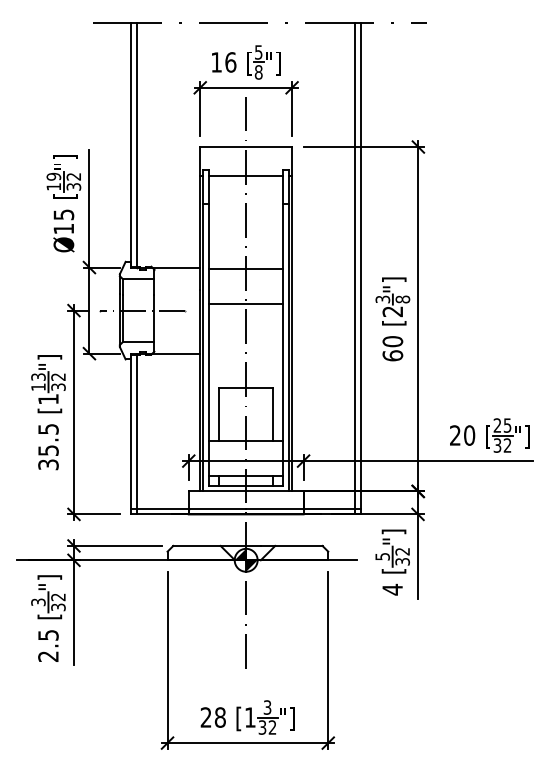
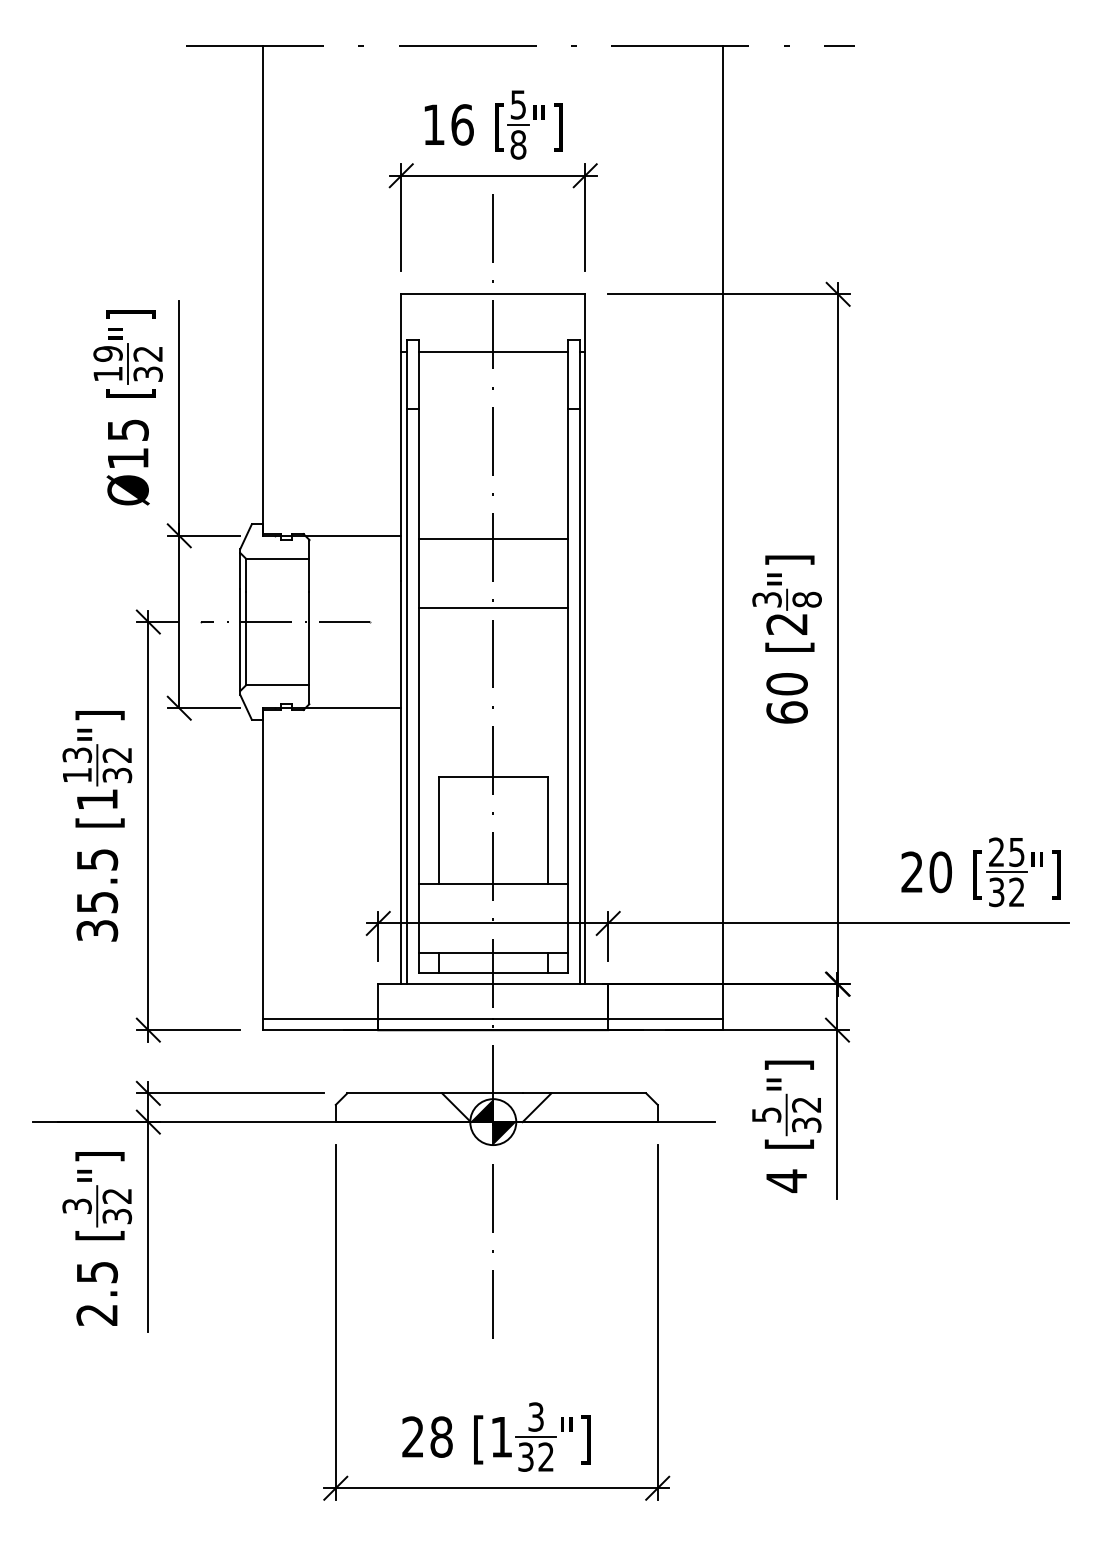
line: (137, 145) -> (275, 291), removed
line: (355, 268) -> (712, 537), removed
line: (137, 433) -> (275, 868), removed

